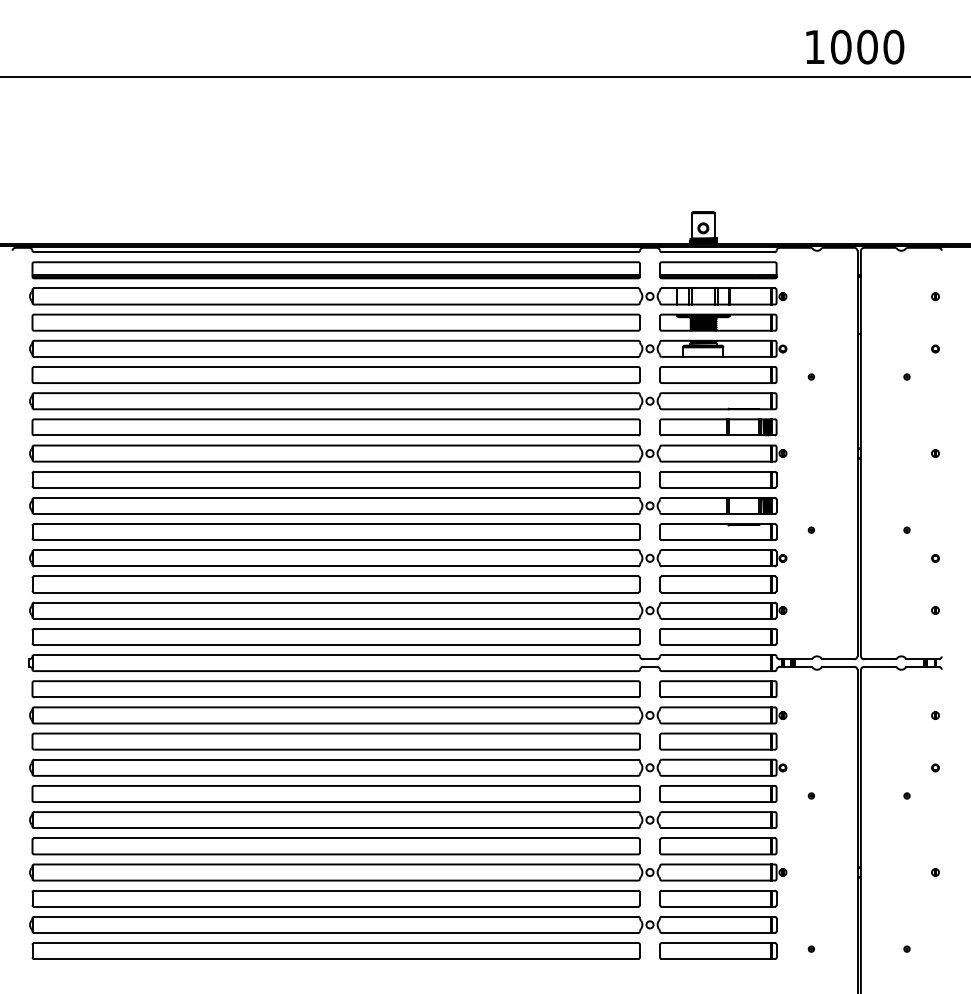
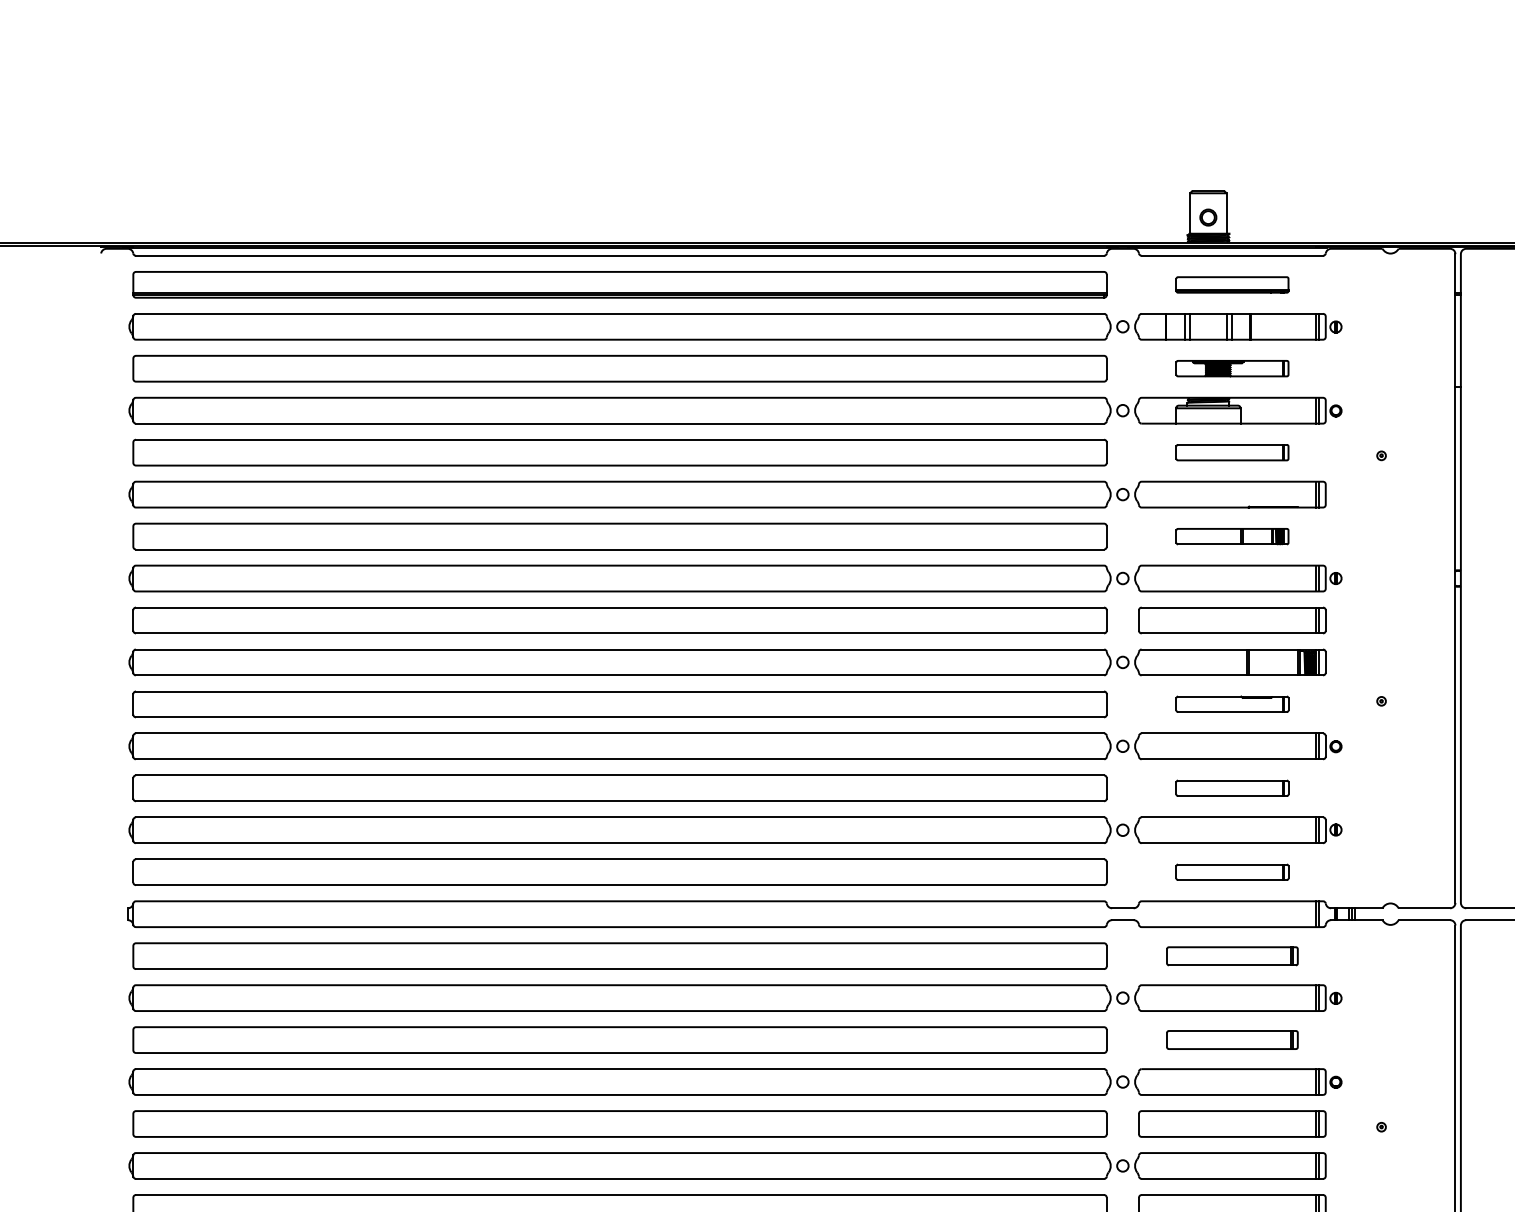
part: (718, 270) -> (1232, 285), size x0.6
part: (718, 322) -> (1232, 368), size x0.6
part: (718, 374) -> (1232, 451), size x0.6
part: (718, 427) -> (1232, 536), size x0.6
part: (718, 531) -> (1232, 703), size x0.6
part: (718, 584) -> (1232, 788), size x0.6
part: (718, 636) -> (1232, 871), size x0.6
part: (718, 689) -> (1232, 956), size x0.7
part: (718, 741) -> (1232, 1039), size x0.7

